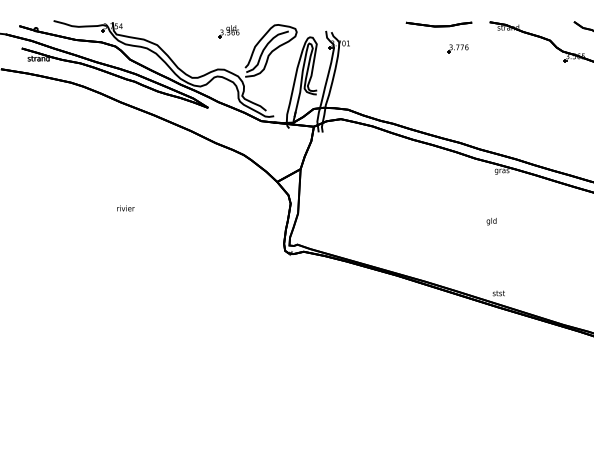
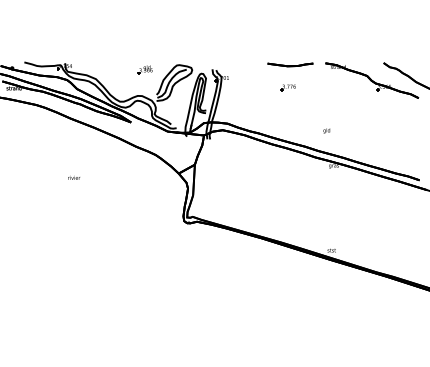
part: (456, 48) -> (287, 87), moved
text: (126, 207) -> (74, 177), moved
text: (491, 220) -> (326, 130), moved

